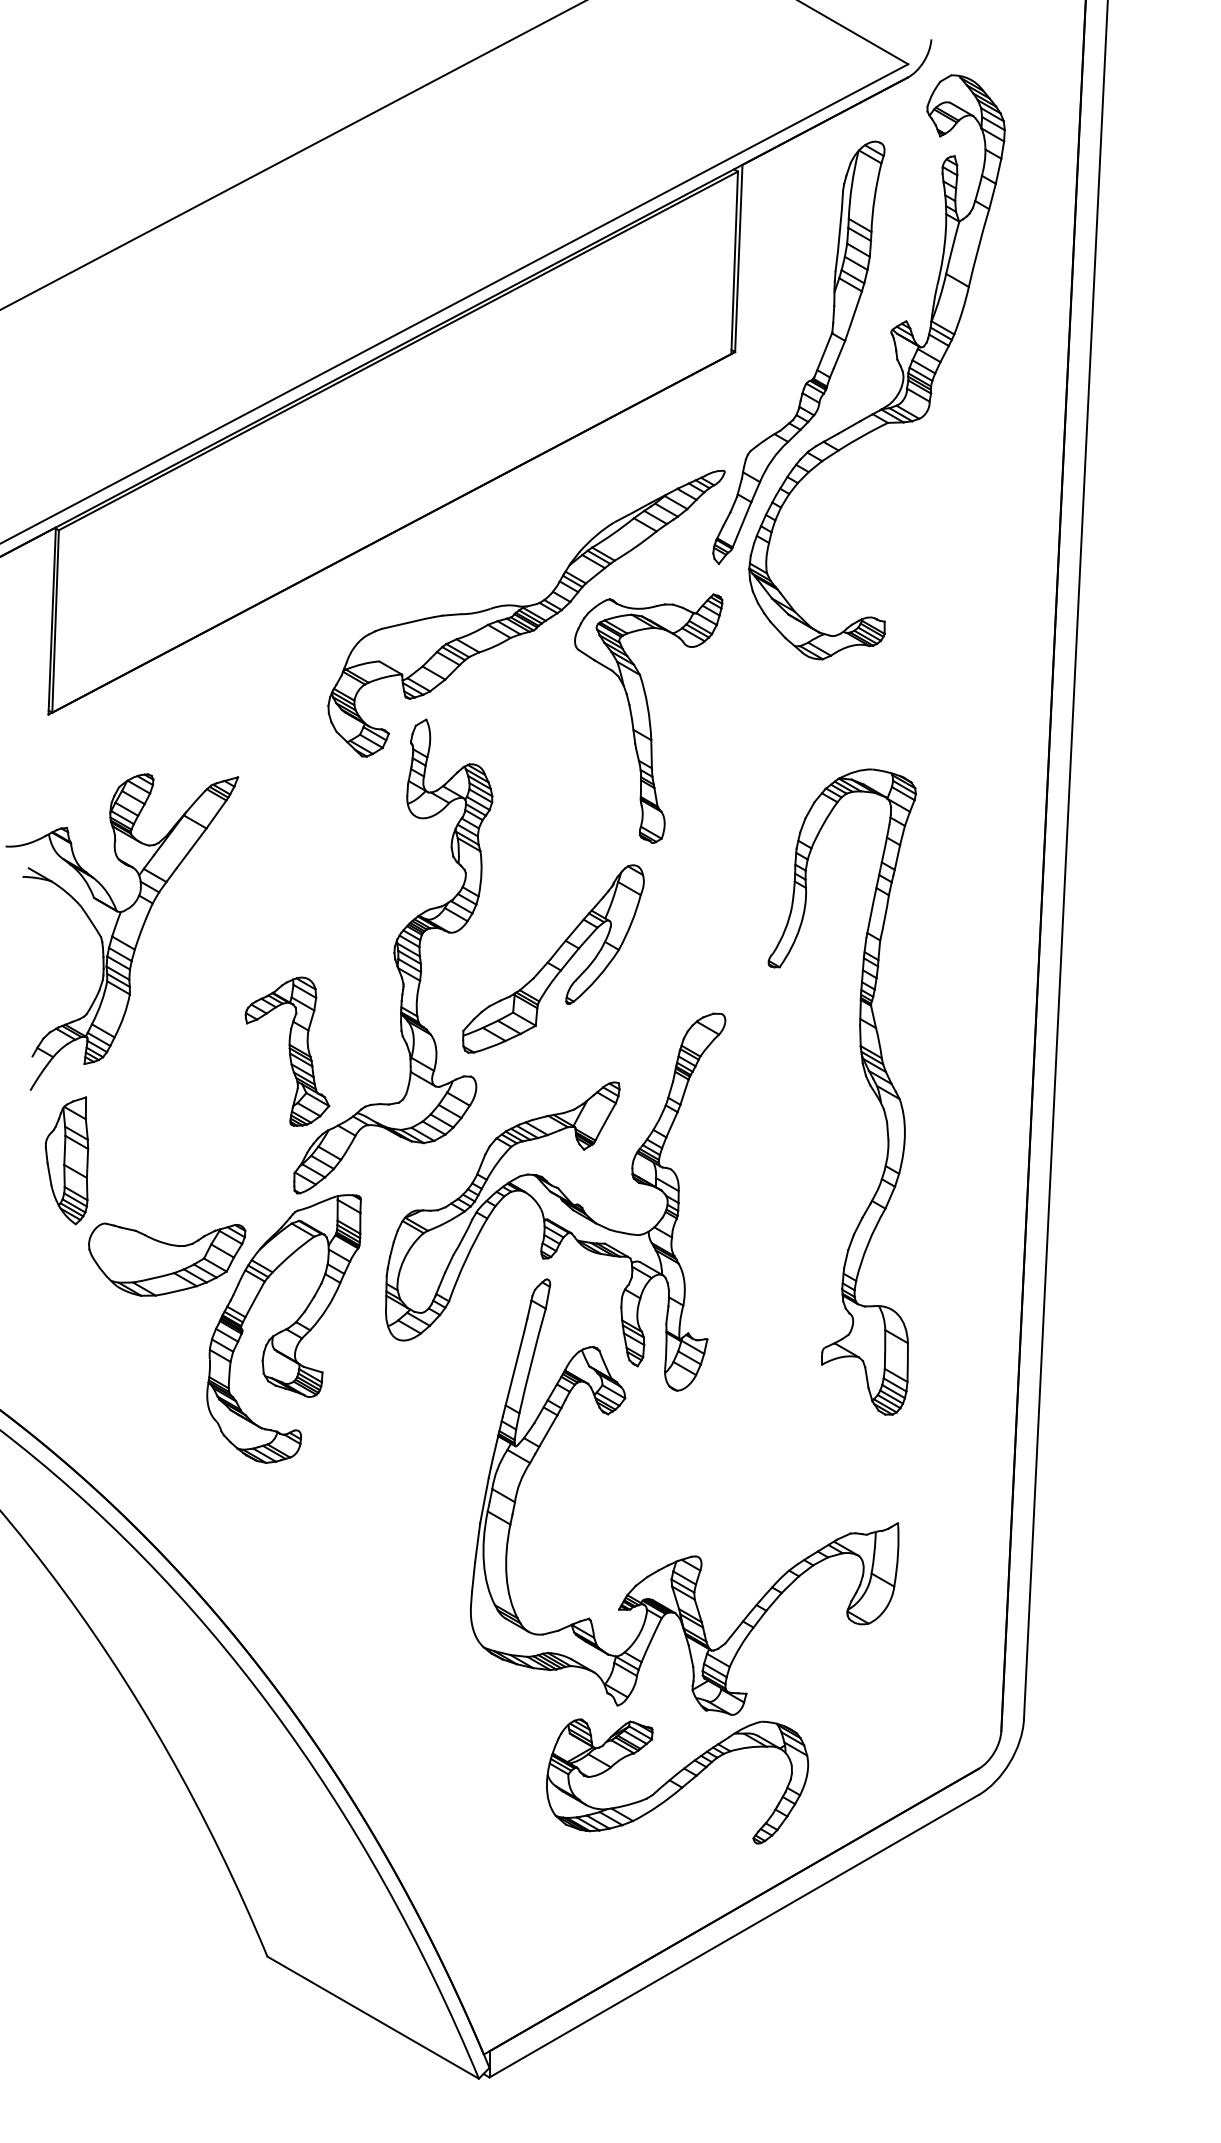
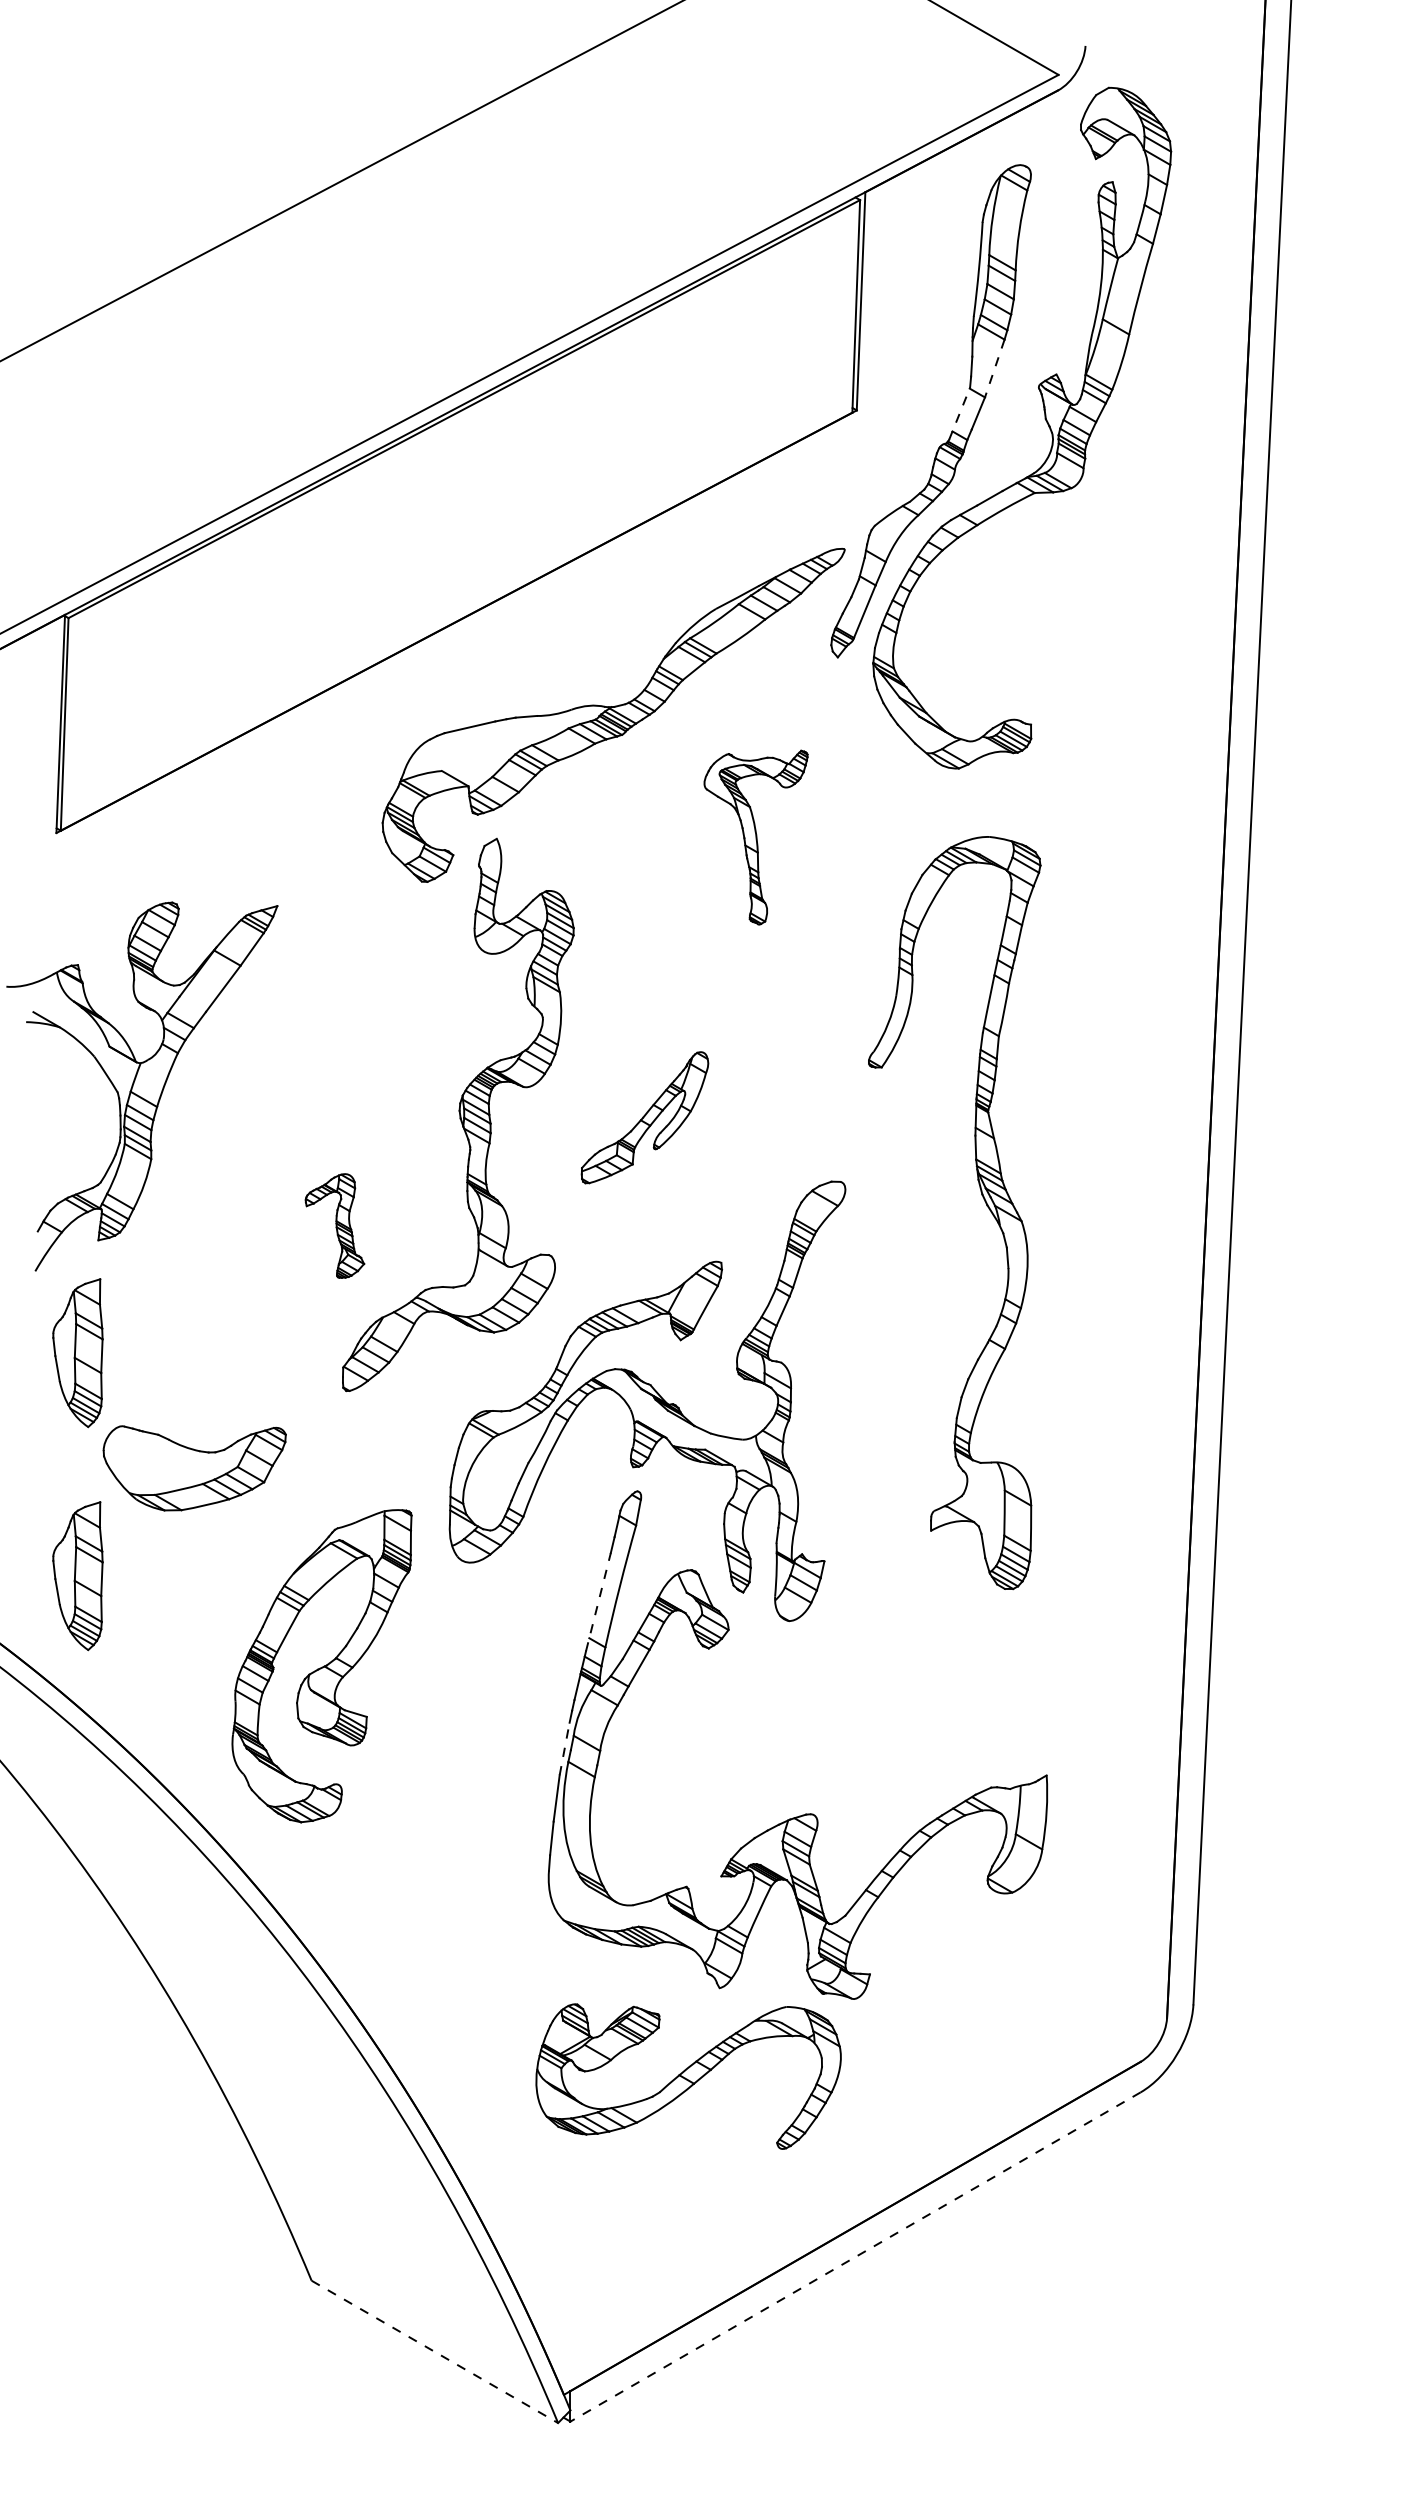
line: (853, 316) -> (994, 368), solid -> dashed
line: (823, 354) -> (959, 413), solid -> dashed
part: (648, 718) -> (755, 837), size x0.6
part: (553, 958) -> (644, 1117), size x0.6
part: (287, 1051) -> (334, 1225), size x0.6
part: (867, 1080) -> (983, 1199), moved
part: (283, 1329) -> (321, 1666), moved
part: (66, 1352) -> (77, 1576), added
line: (513, 1374) -> (598, 1602), solid -> dashed
line: (484, 1500) -> (564, 1749), solid -> dashed
part: (677, 1781) -> (688, 2076), moved
line: (734, 1936) -> (855, 2257), solid -> dashed
line: (373, 2018) -> (435, 2352), solid -> dashed

